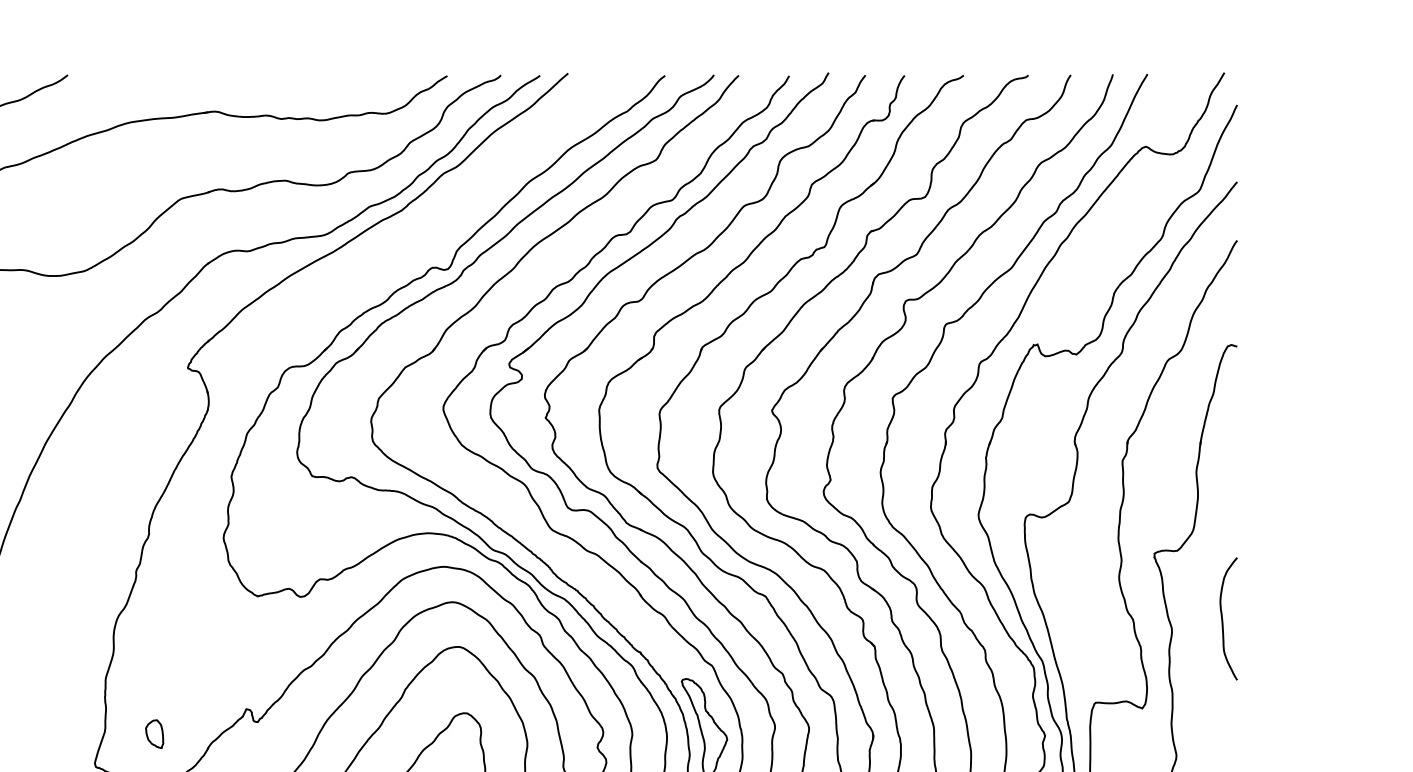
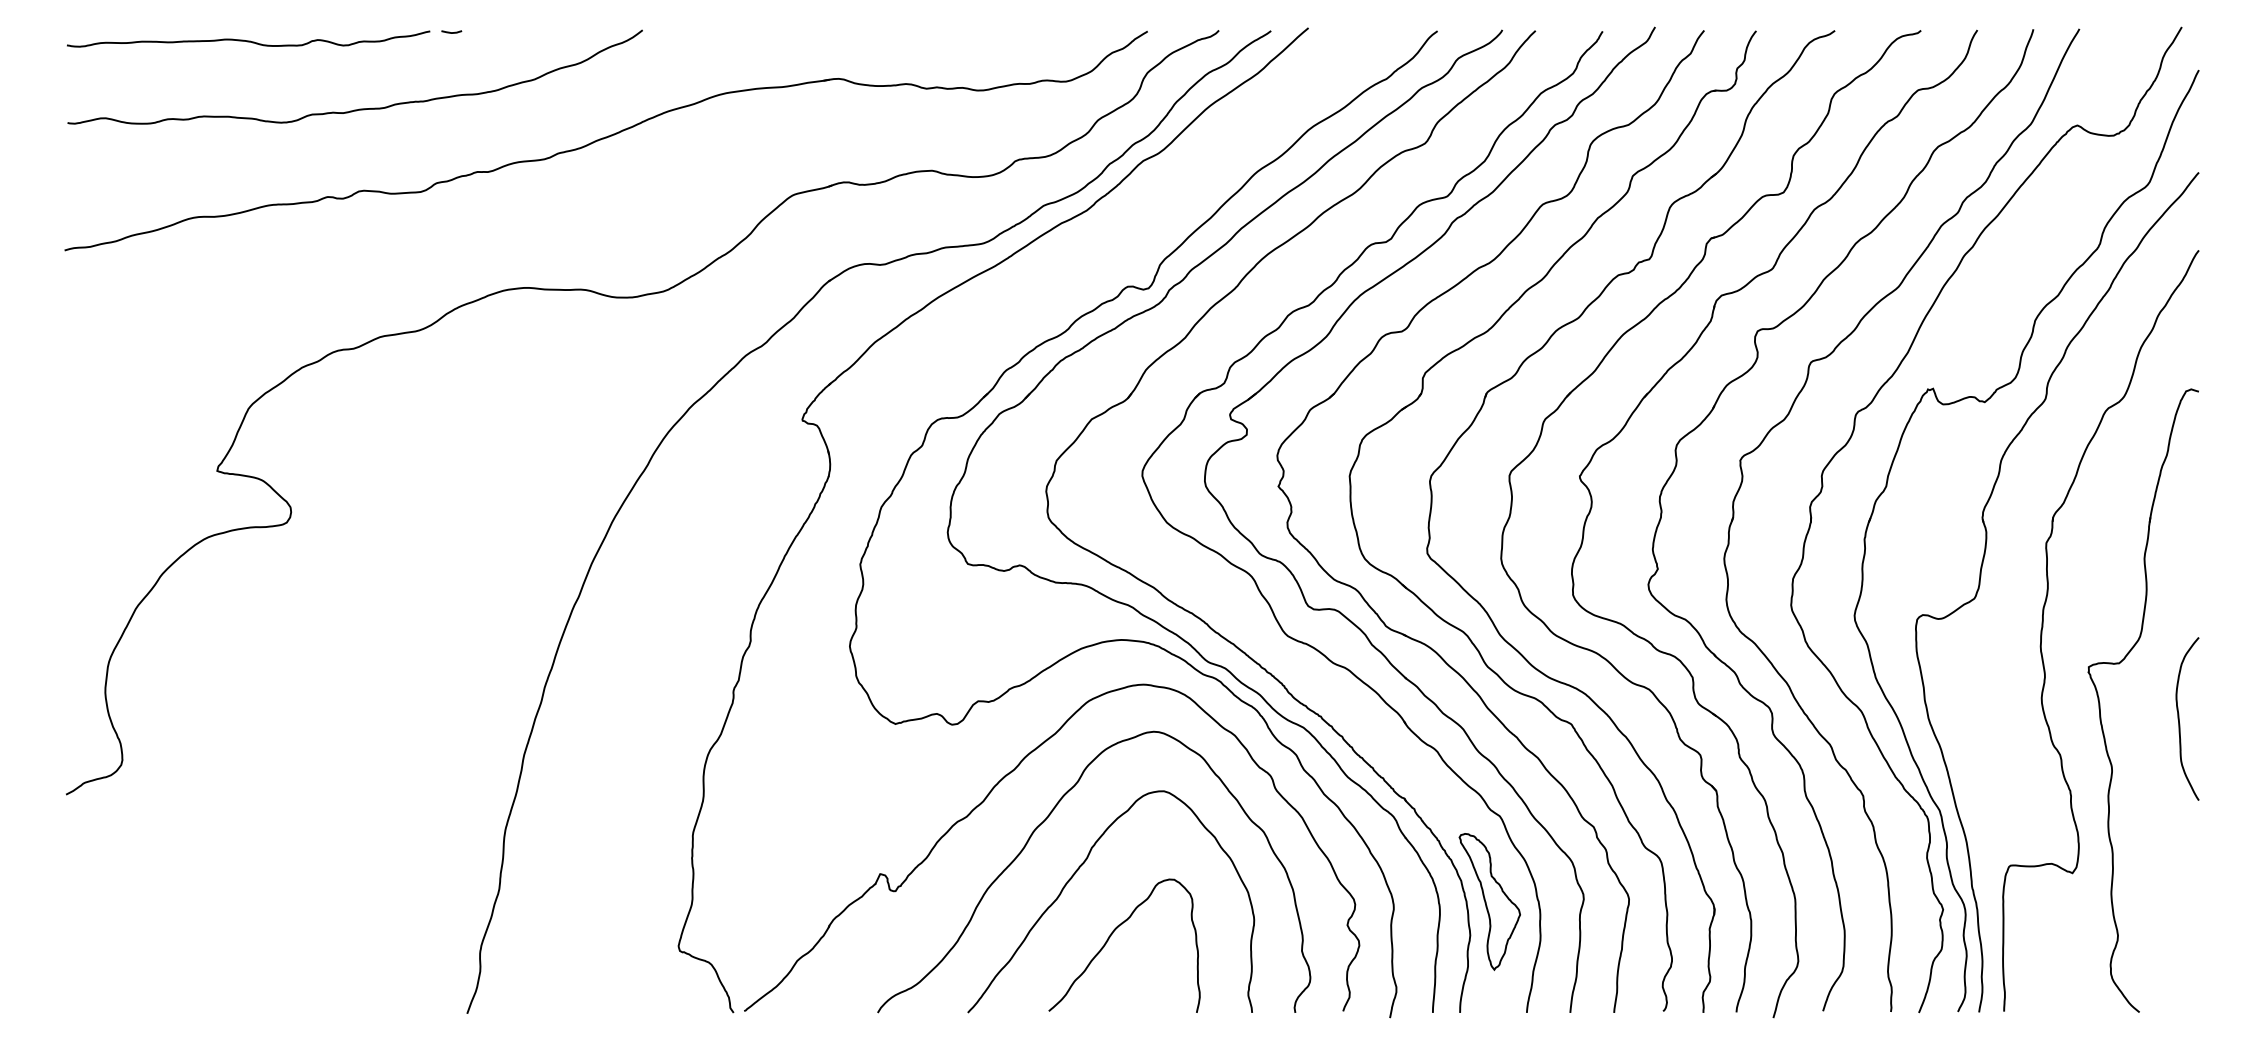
curve: (1222, 618) -> (2179, 718), moved
part: (154, 733) -> (757, 906), removed

